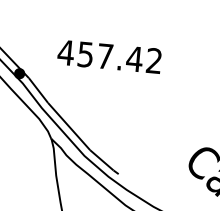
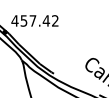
text: (108, 55) -> (34, 20), moved

